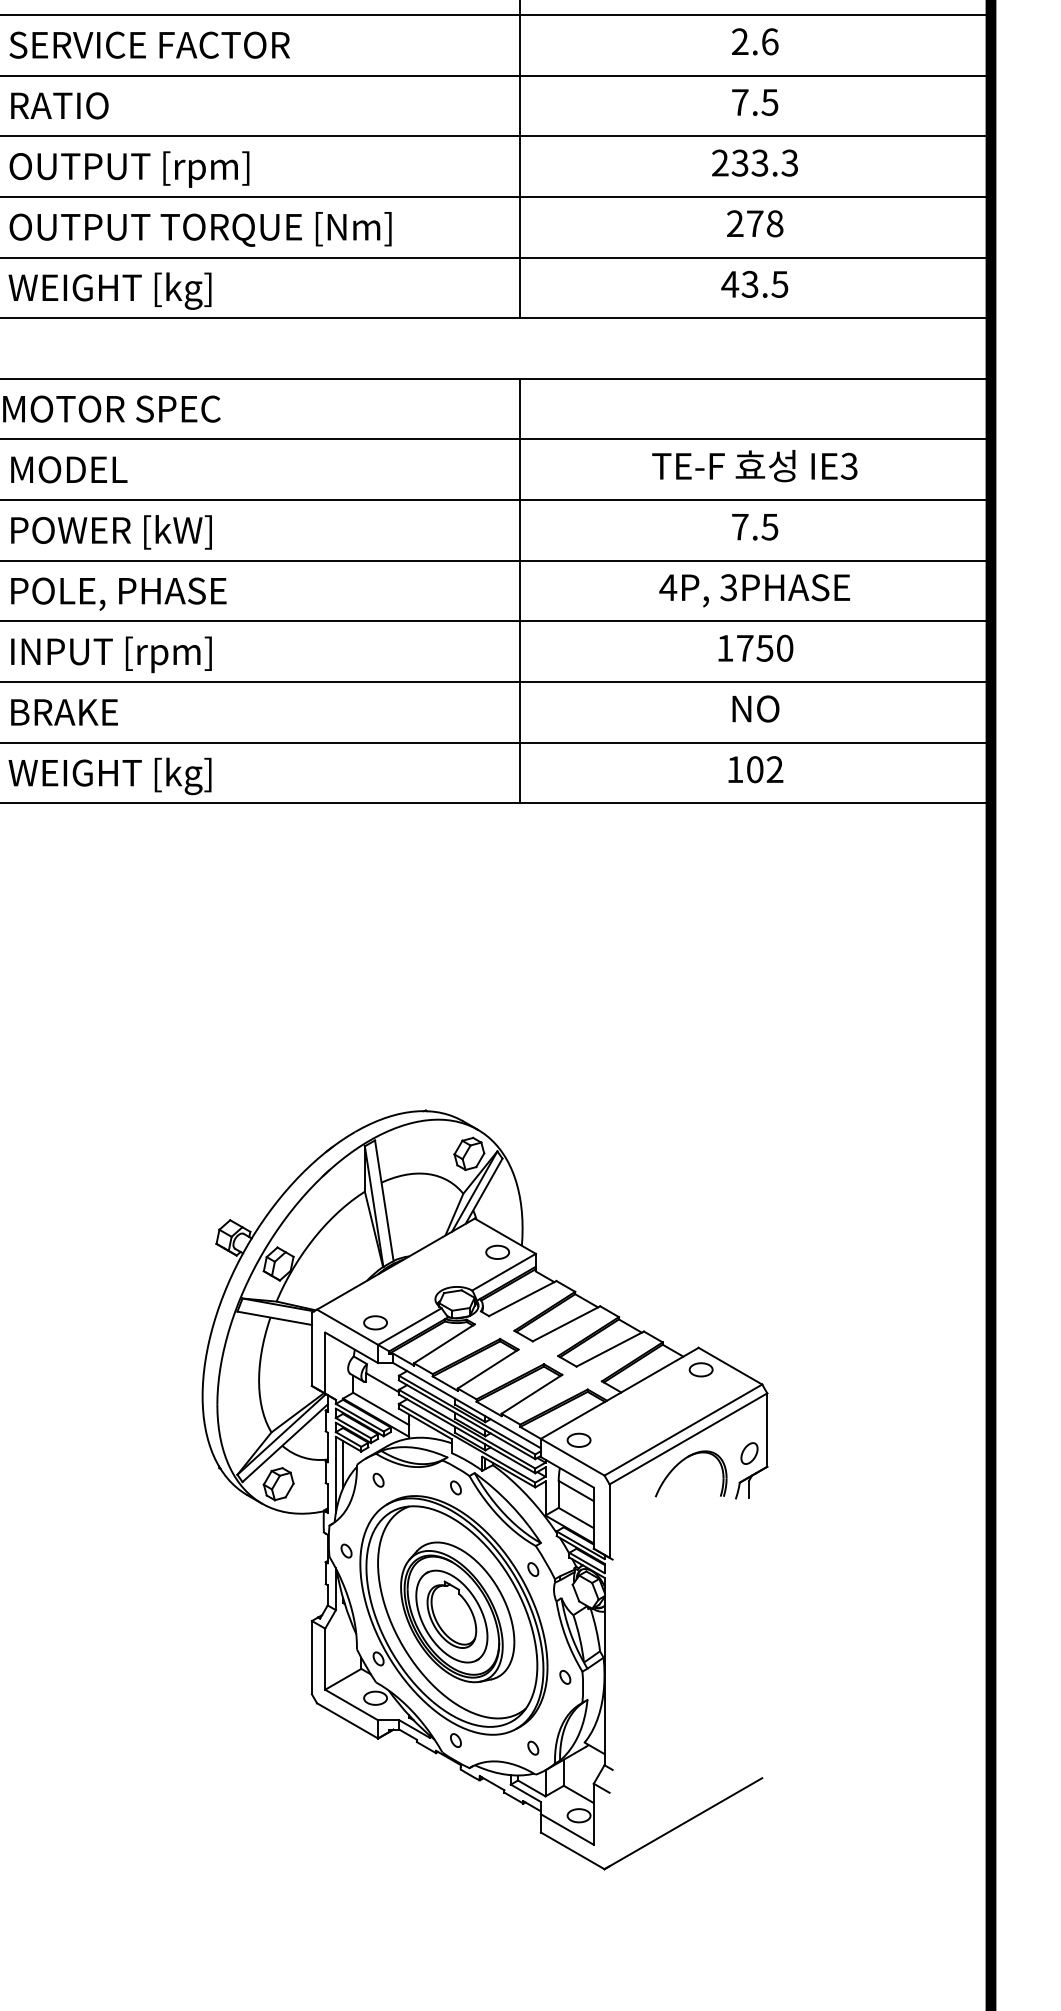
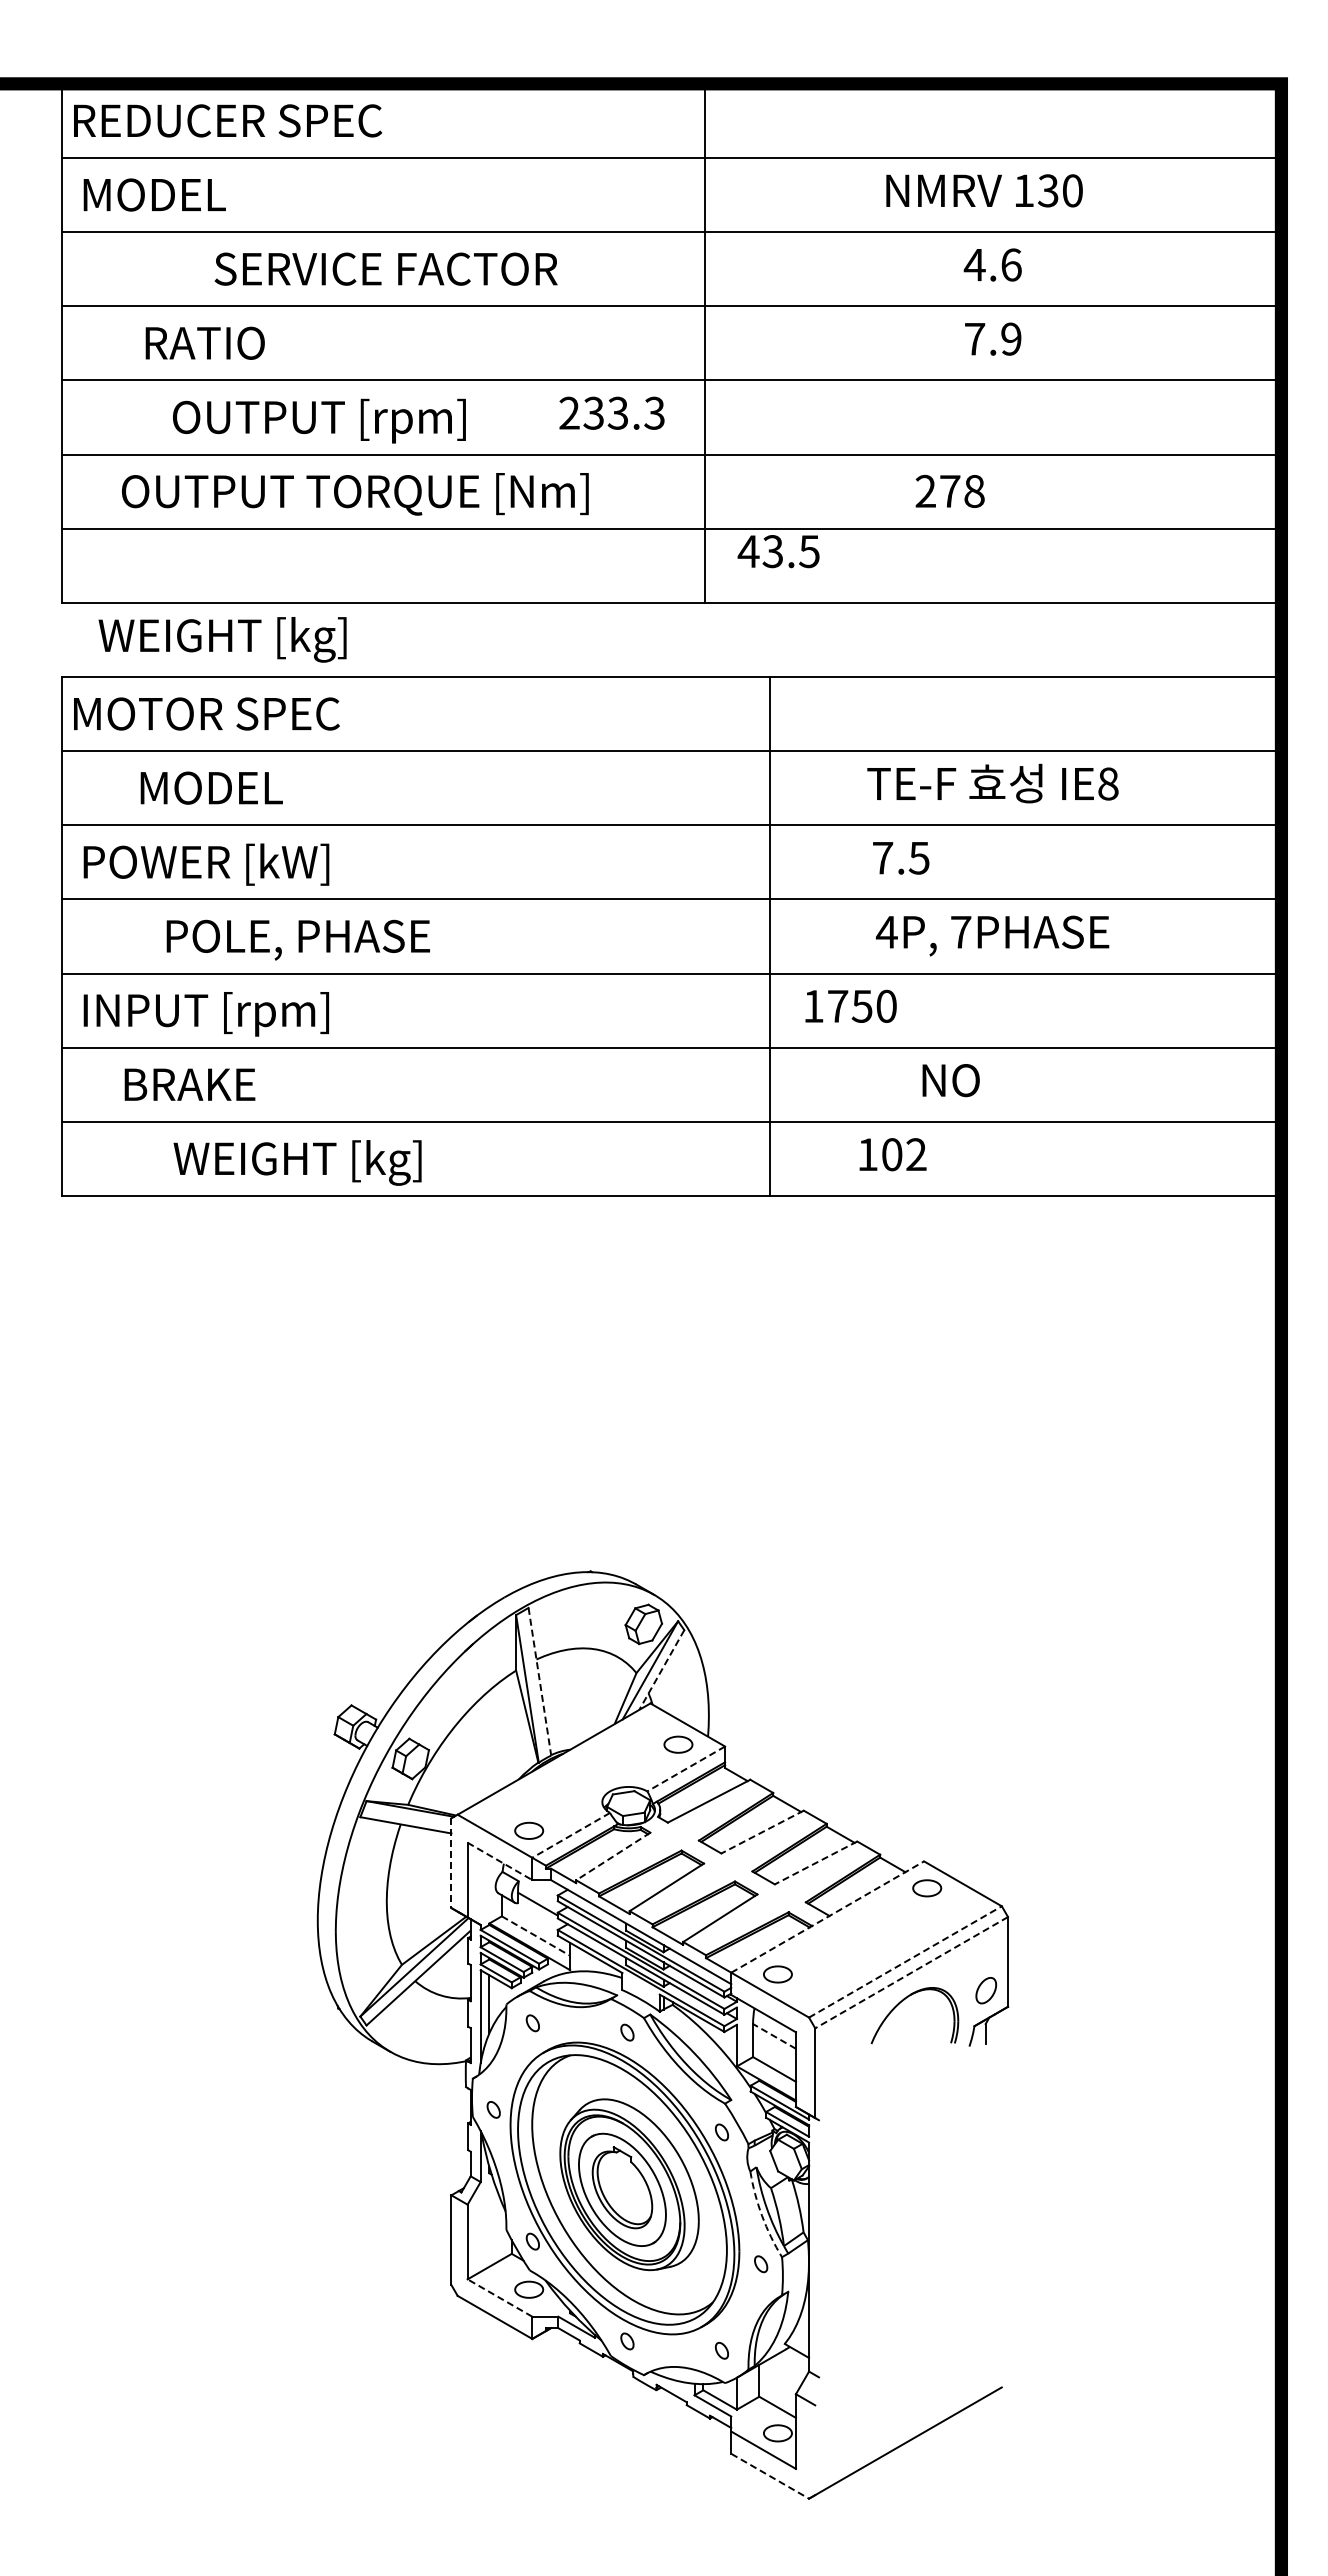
text: (739, 41) -> (974, 264), 2.6 -> 4.6
text: (149, 44) -> (385, 268), moved
text: (769, 101) -> (1010, 338), 7.5 -> 7.9
text: (59, 105) -> (204, 342), moved
text: (754, 162) -> (611, 412), moved
text: (129, 169) -> (319, 420), moved
text: (754, 223) -> (949, 490), moved
text: (200, 229) -> (355, 494), moved
text: (754, 284) -> (778, 551), moved
text: (109, 290) -> (222, 639), moved
text: (848, 465) -> (1107, 783), IE3 -> IE8
text: (69, 469) -> (211, 787), moved
text: (755, 527) -> (901, 858), moved
text: (728, 587) -> (960, 931), 3PHASE -> 7PHASE
line: (519, 590) -> (770, 935), moved
text: (118, 593) -> (297, 939), moved
text: (755, 647) -> (850, 1005), moved
text: (755, 708) -> (950, 1080), moved
text: (64, 712) -> (189, 1084), moved
text: (755, 769) -> (892, 1154), moved
text: (109, 776) -> (297, 1162), moved
line: (483, 1191) -> (661, 1670), solid -> dashed
line: (384, 1200) -> (539, 1681), solid -> dashed
line: (504, 1271) -> (686, 1768), solid -> dashed
line: (566, 1324) -> (762, 1832), solid -> dashed
line: (410, 1326) -> (571, 1835), solid -> dashed
line: (443, 1343) -> (612, 1856), solid -> dashed
line: (352, 1347) -> (500, 1861), solid -> dashed
line: (312, 1349) -> (451, 1863), solid -> dashed
line: (609, 1349) -> (815, 1863), solid -> dashed
line: (620, 1392) -> (828, 1916), solid -> dashed
line: (381, 1409) -> (536, 1936), solid -> dashed
line: (683, 1429) -> (905, 1961), solid -> dashed
line: (688, 1438) -> (911, 1972), solid -> dashed
part: (278, 1483) -> (410, 2027), removed
line: (576, 1491) -> (774, 2036), solid -> dashed
arc: (566, 1637) -> (762, 2215), solid -> dashed
line: (351, 1704) -> (499, 2297), solid -> dashed
line: (572, 1851) -> (770, 2476), solid -> dashed

